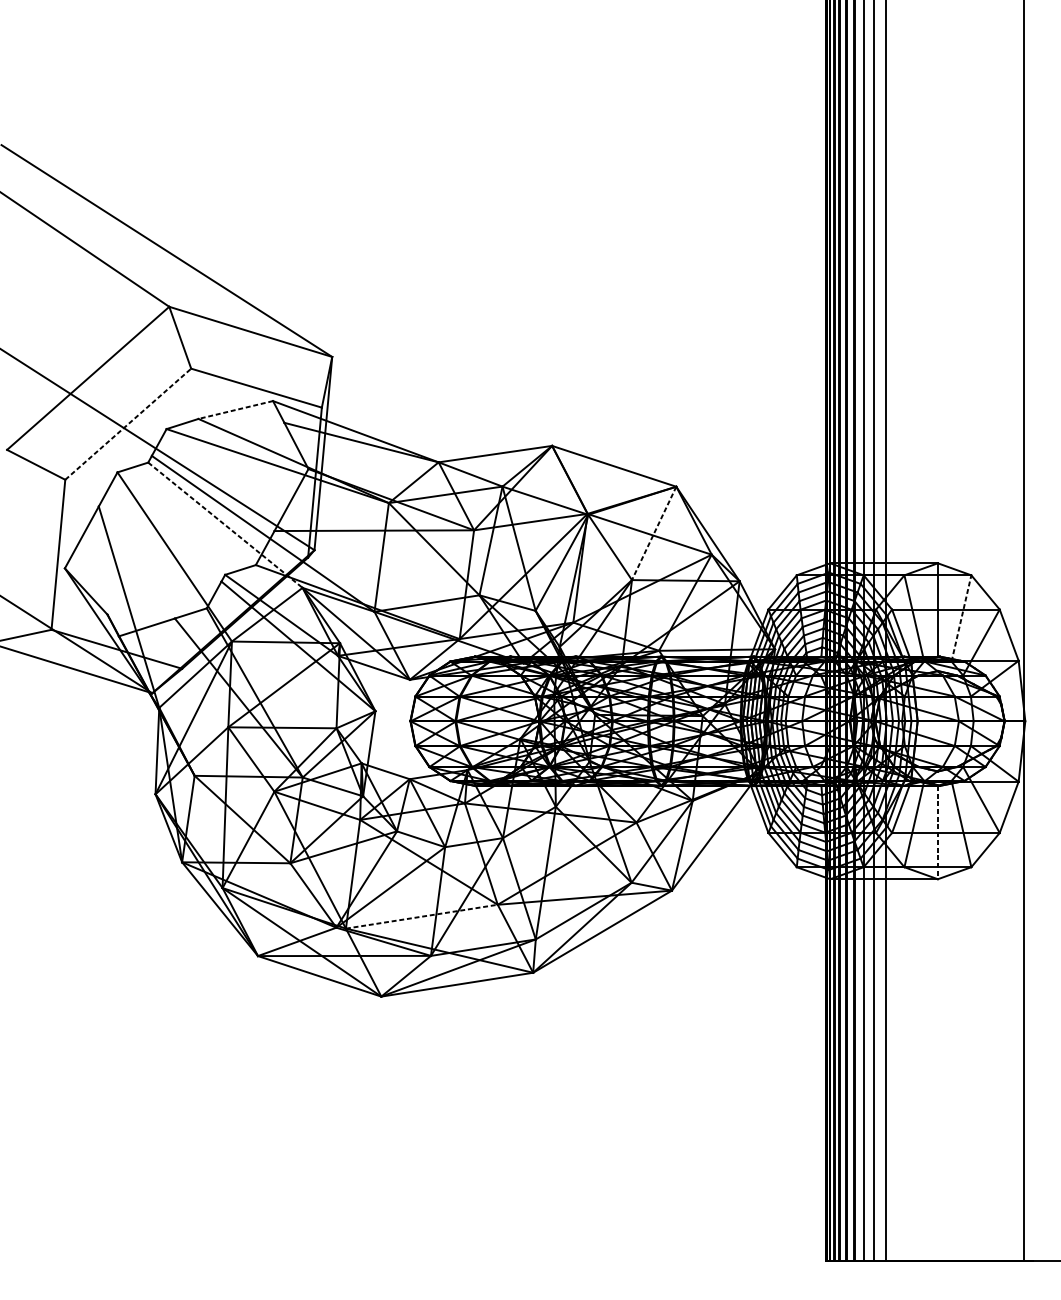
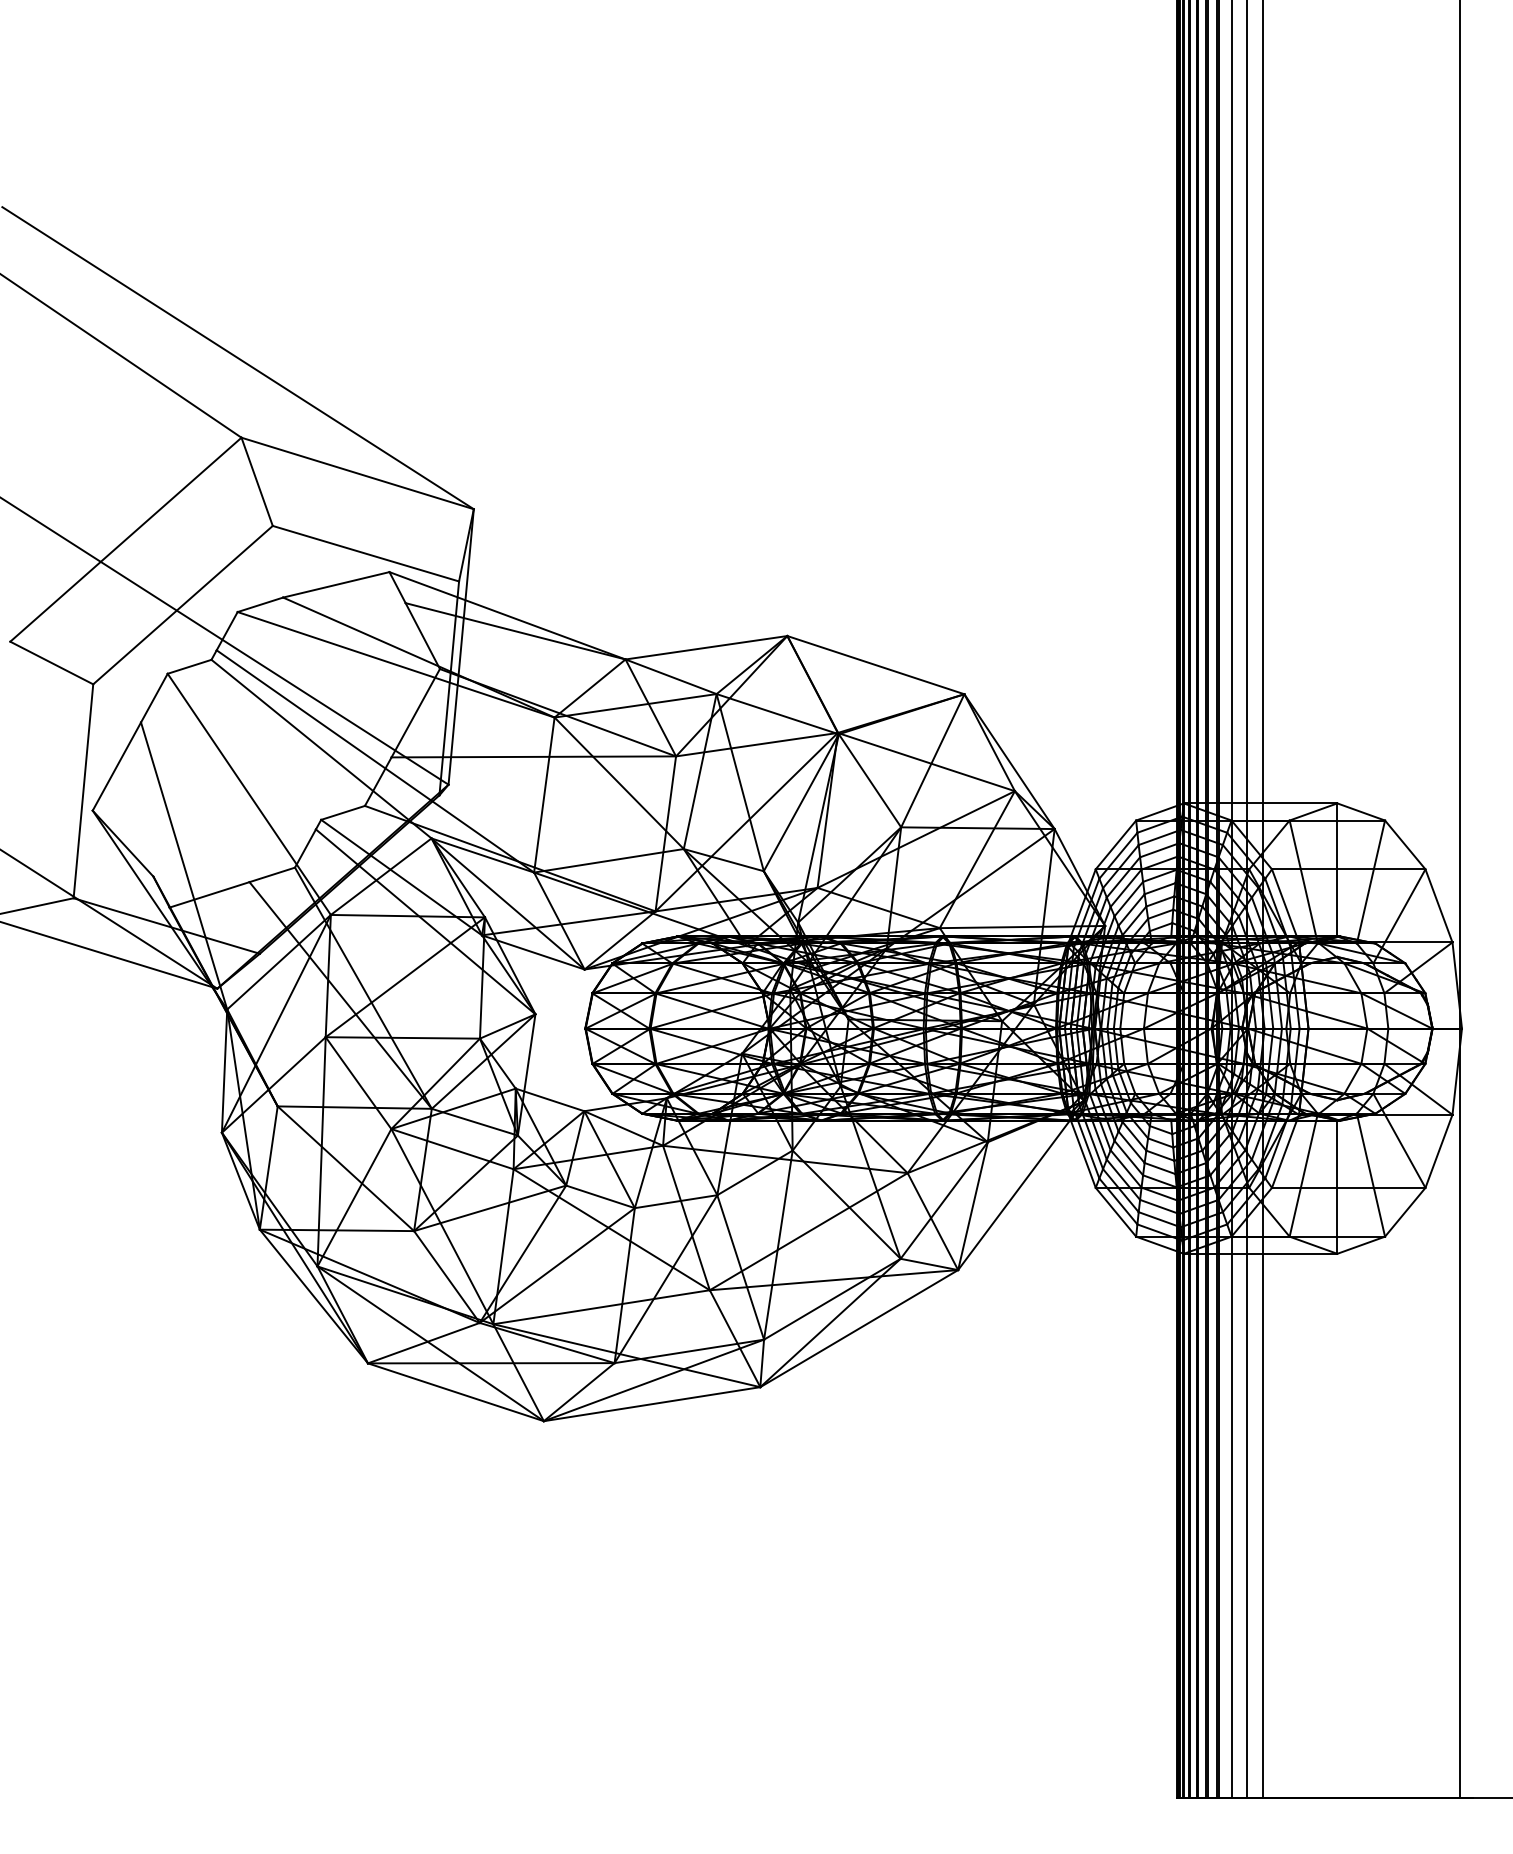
line: (235, 409) -> (336, 584), dashed -> solid
line: (128, 424) -> (183, 605), dashed -> solid
line: (225, 525) -> (321, 749), dashed -> solid
line: (653, 533) -> (932, 760), dashed -> solid
line: (961, 618) -> (1371, 881), dashed -> solid
line: (938, 832) -> (1337, 1187), dashed -> solid
line: (421, 916) -> (601, 1307), dashed -> solid

